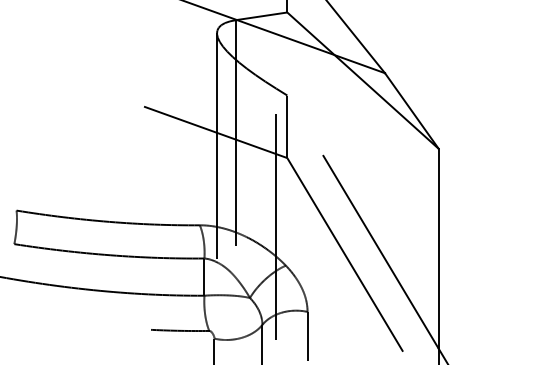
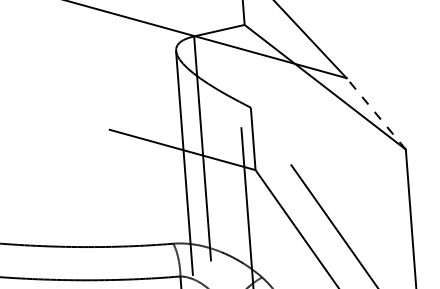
line: (411, 110) -> (375, 113), solid -> dashed

